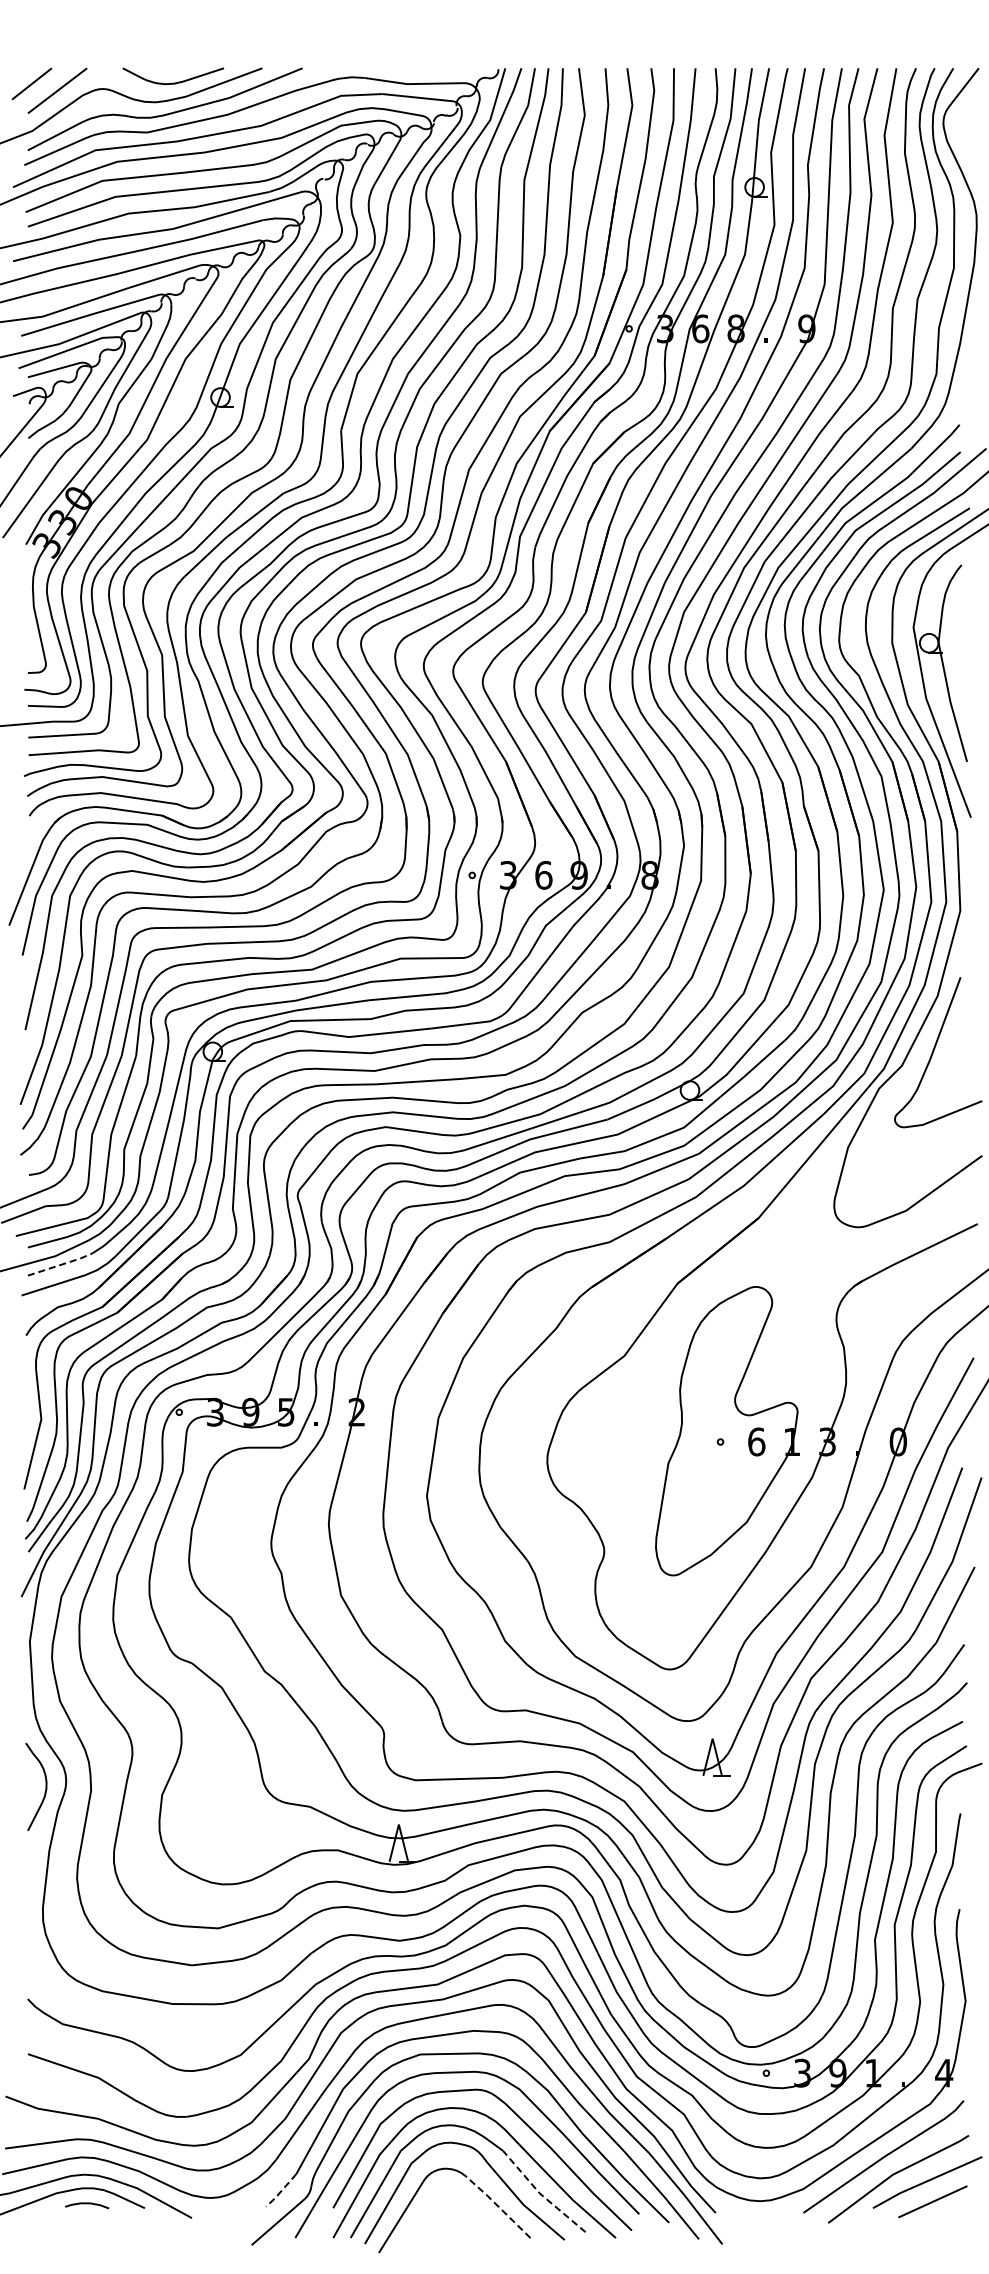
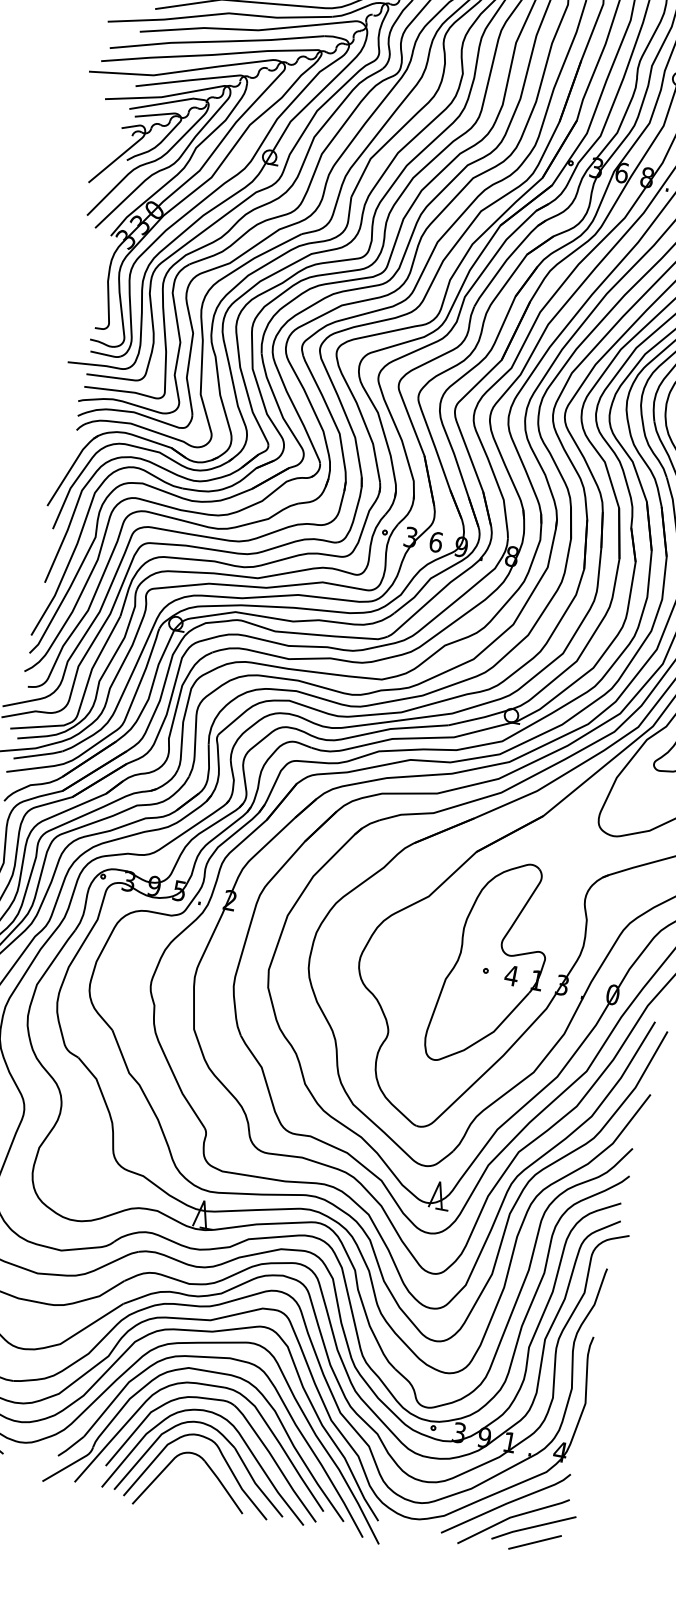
line: (60, 1264) -> (38, 754), dashed -> solid
text: (756, 1441) -> (511, 975), 6 -> 4
line: (281, 2191) -> (71, 1447), dashed -> solid
line: (540, 2193) -> (255, 1483), dashed -> solid
line: (498, 2206) -> (224, 1487), dashed -> solid

